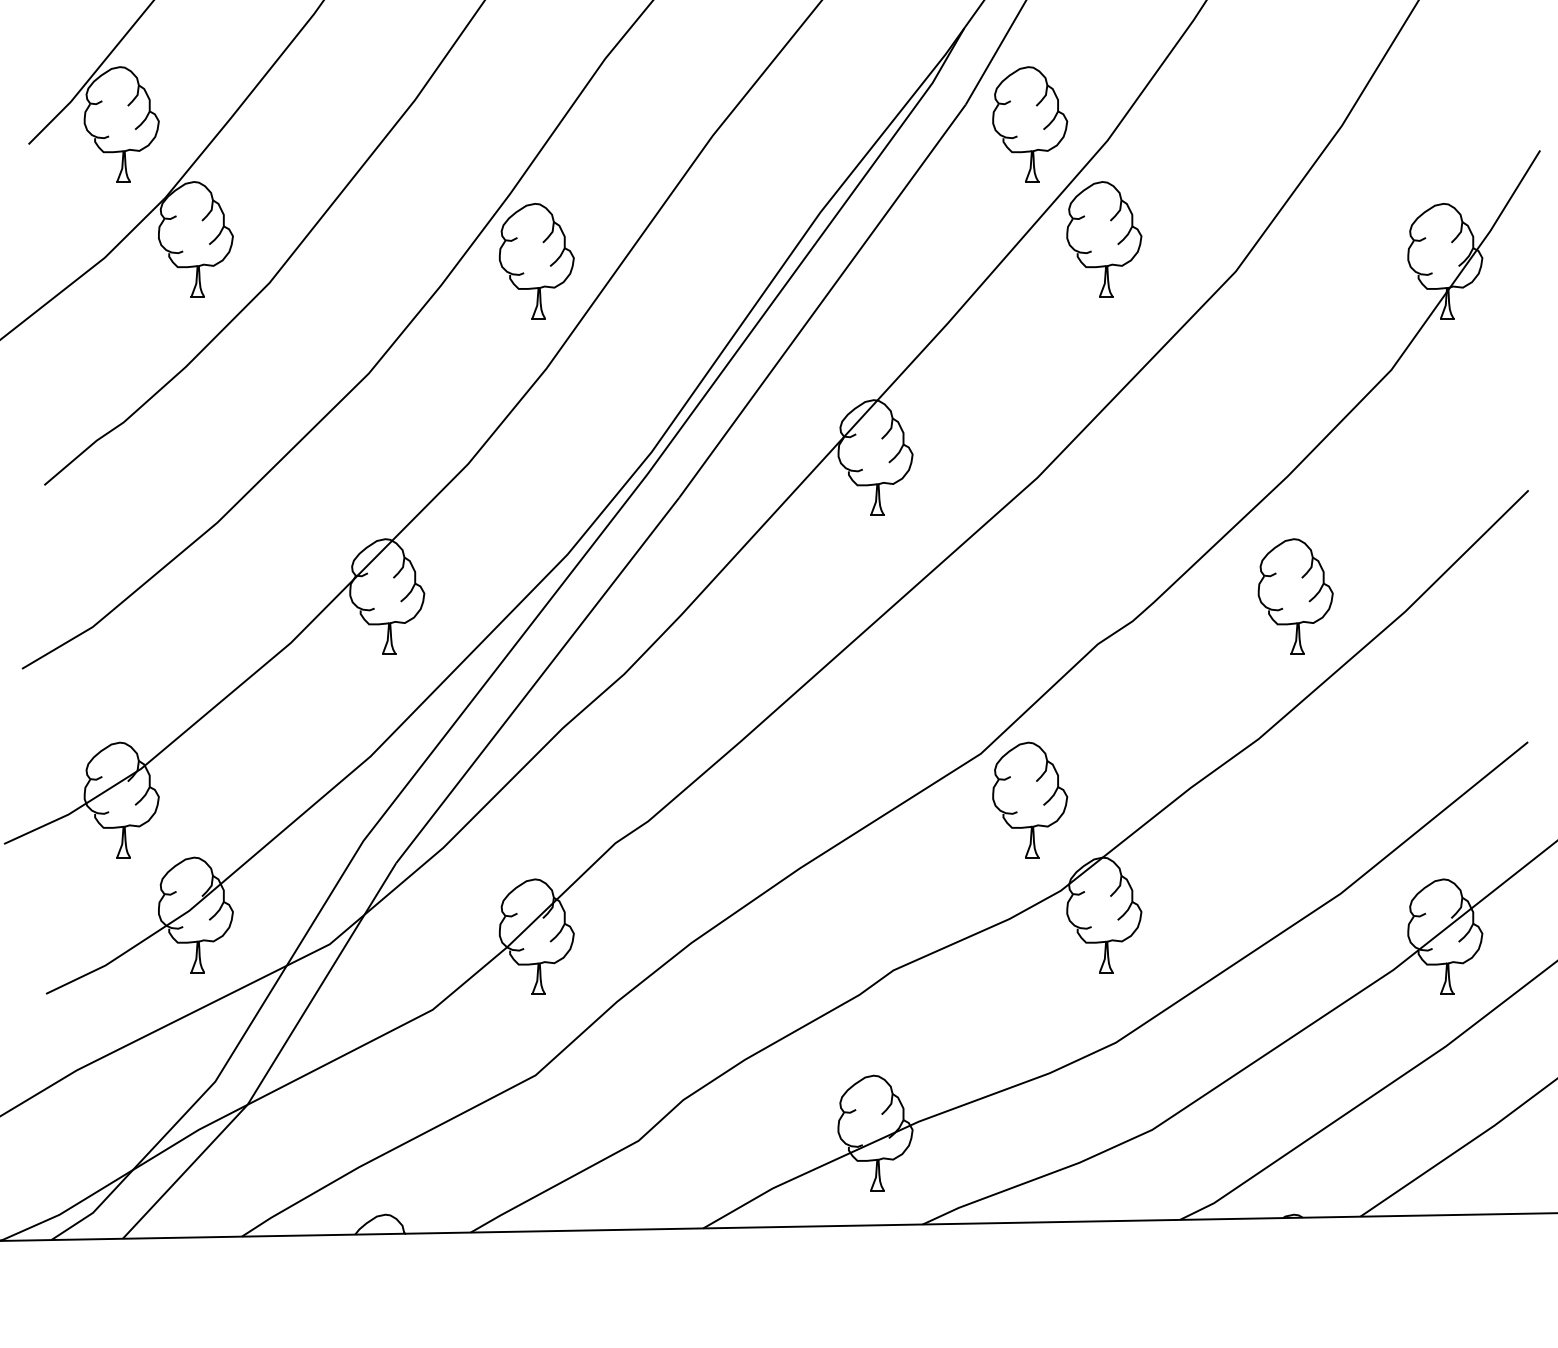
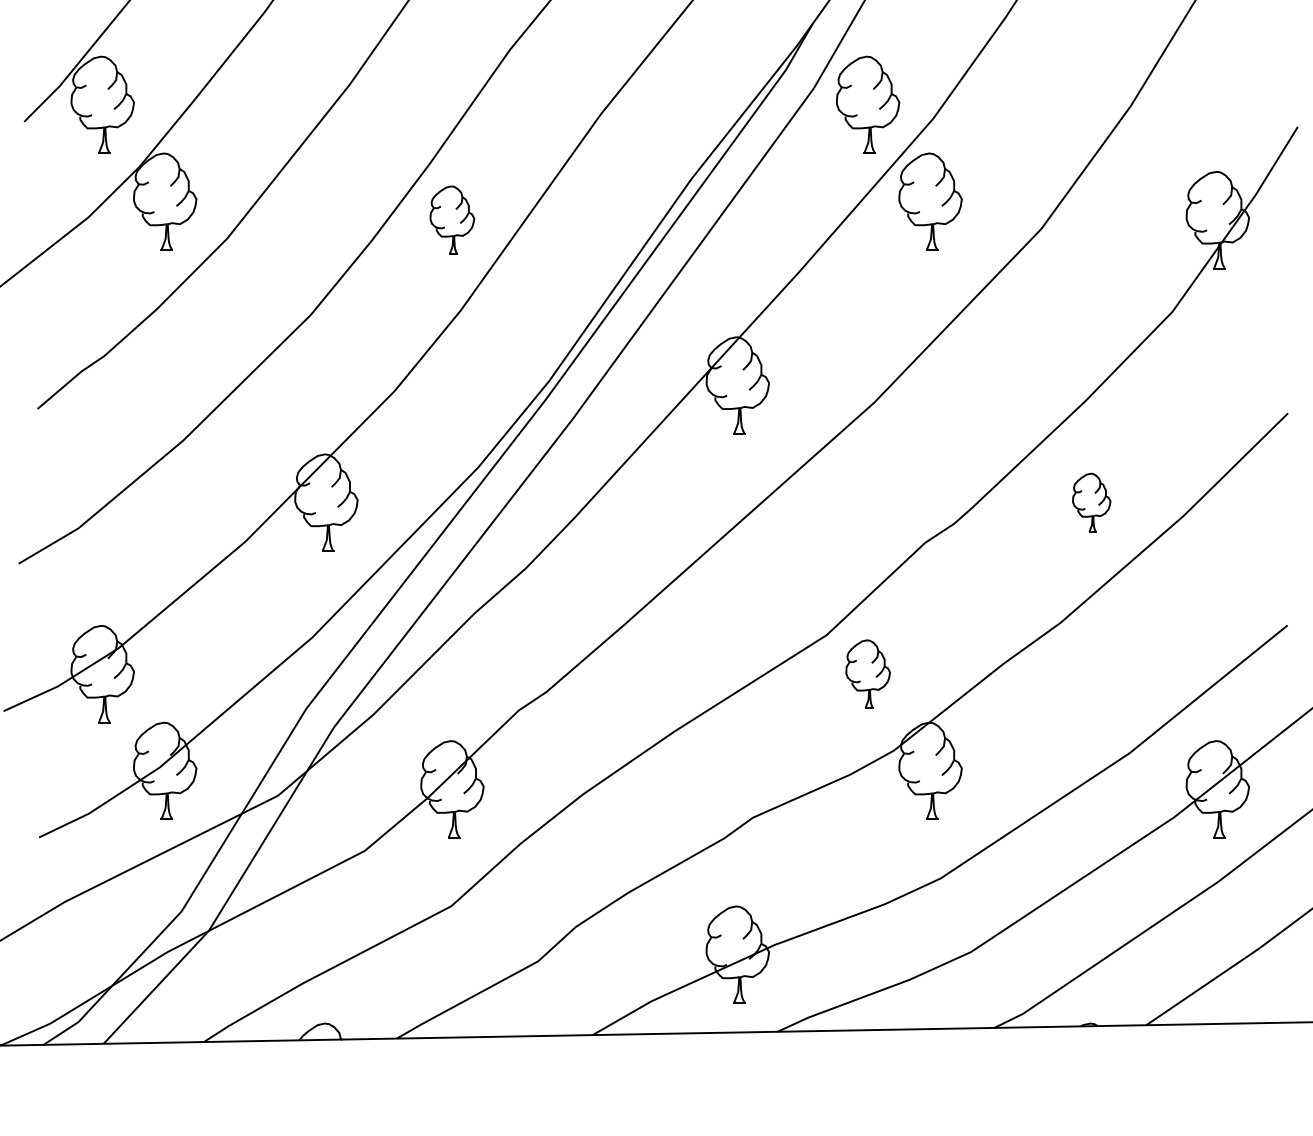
part: (536, 261) -> (452, 220), size x0.7
part: (1295, 596) -> (1091, 502), size x0.6
part: (1030, 799) -> (868, 673), size x0.7

